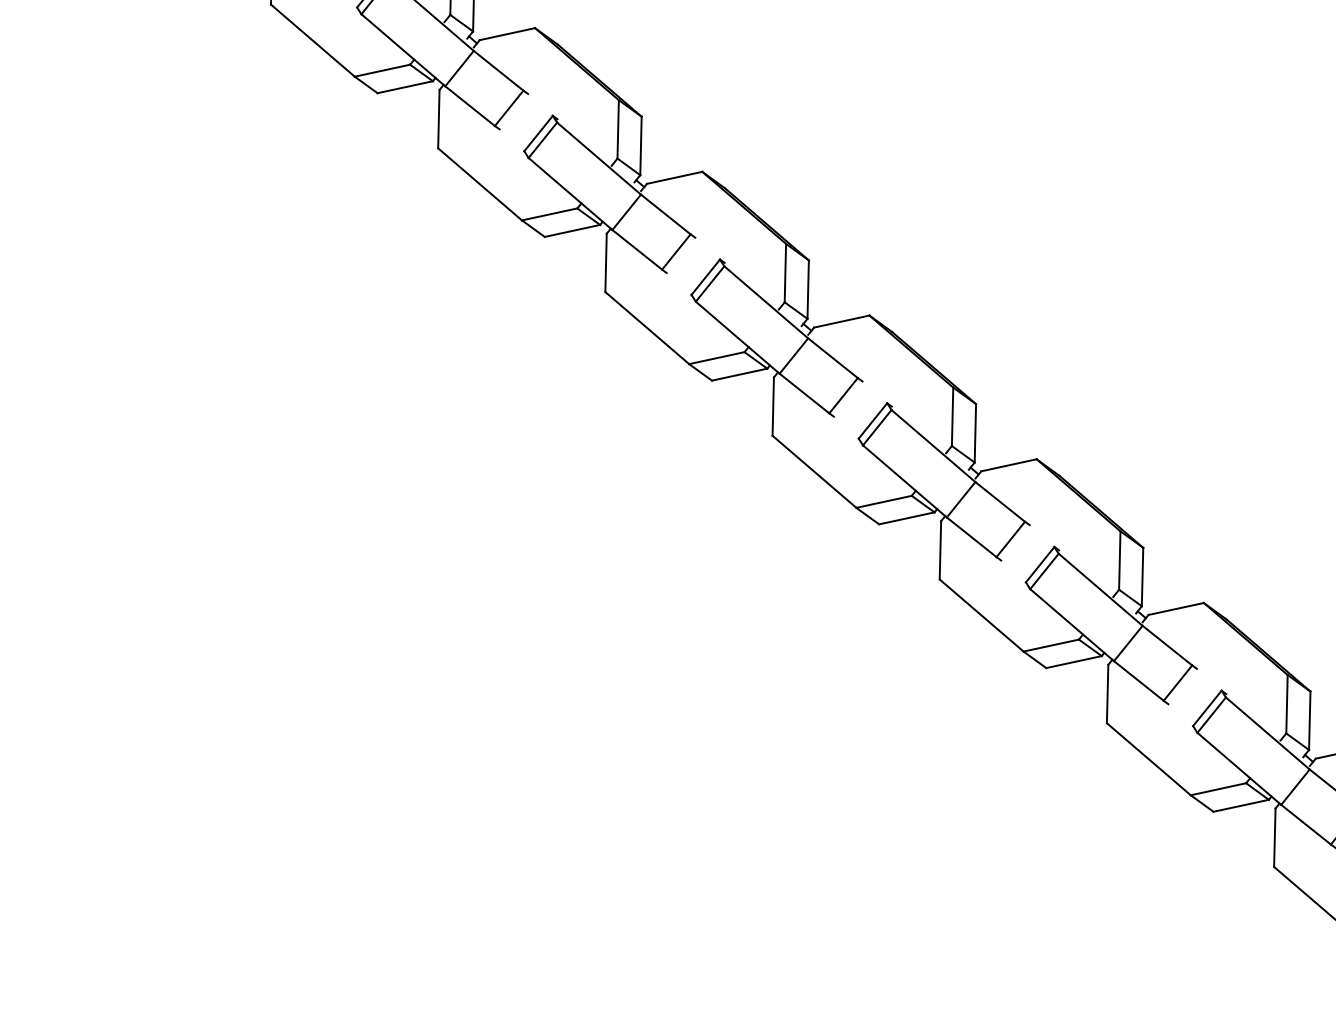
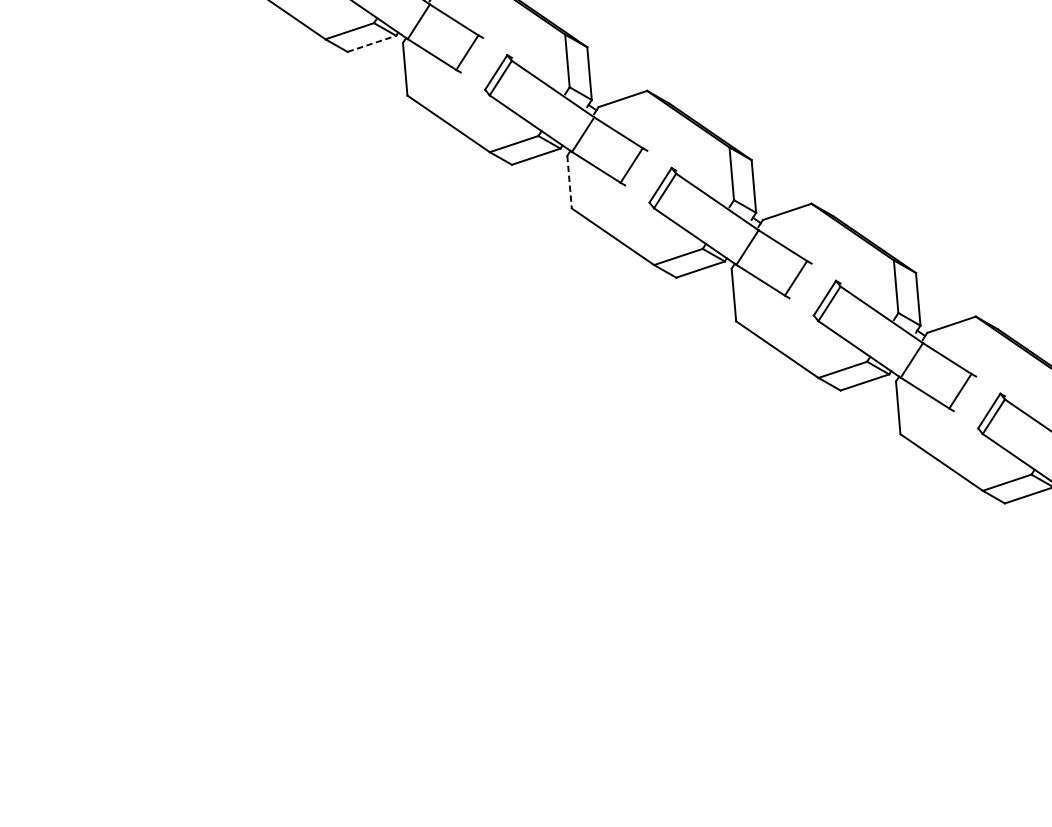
line: (405, 87) -> (372, 44), solid -> dashed
line: (606, 263) -> (570, 182), solid -> dashed

